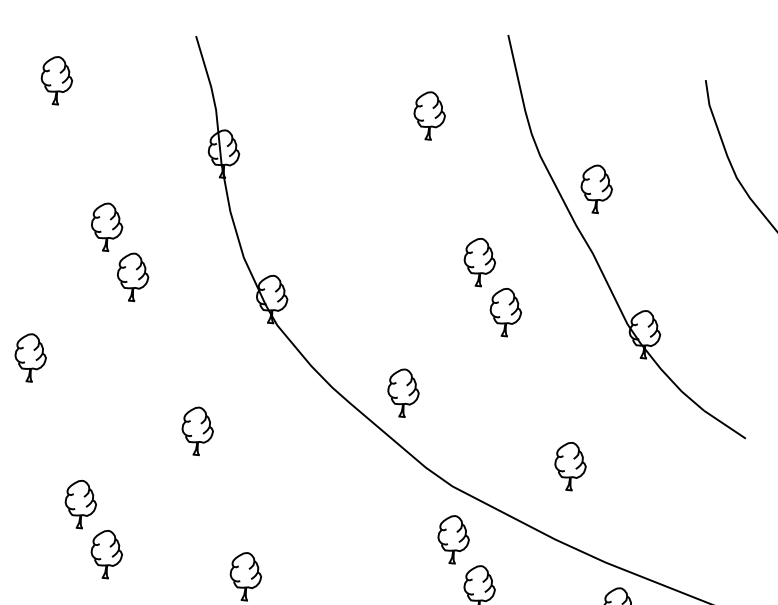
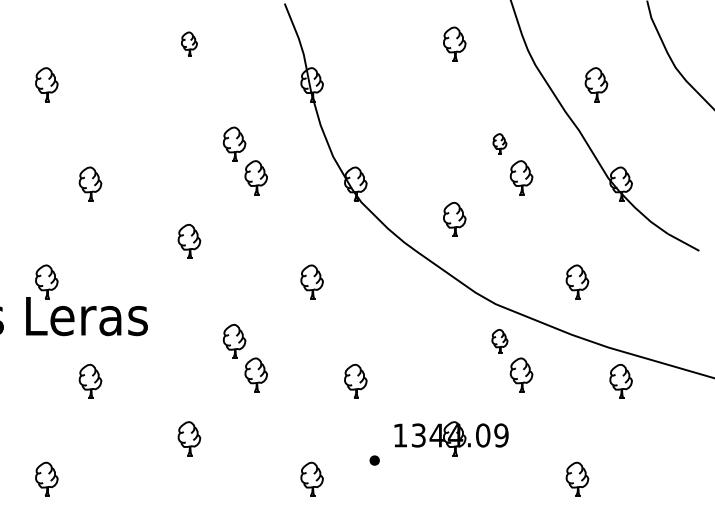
part: (57, 79) -> (189, 43), size x0.7
part: (596, 188) -> (596, 84), moved
part: (479, 261) -> (499, 143), size x0.6
part: (403, 391) -> (454, 218), moved
part: (453, 539) -> (499, 341), size x0.7

